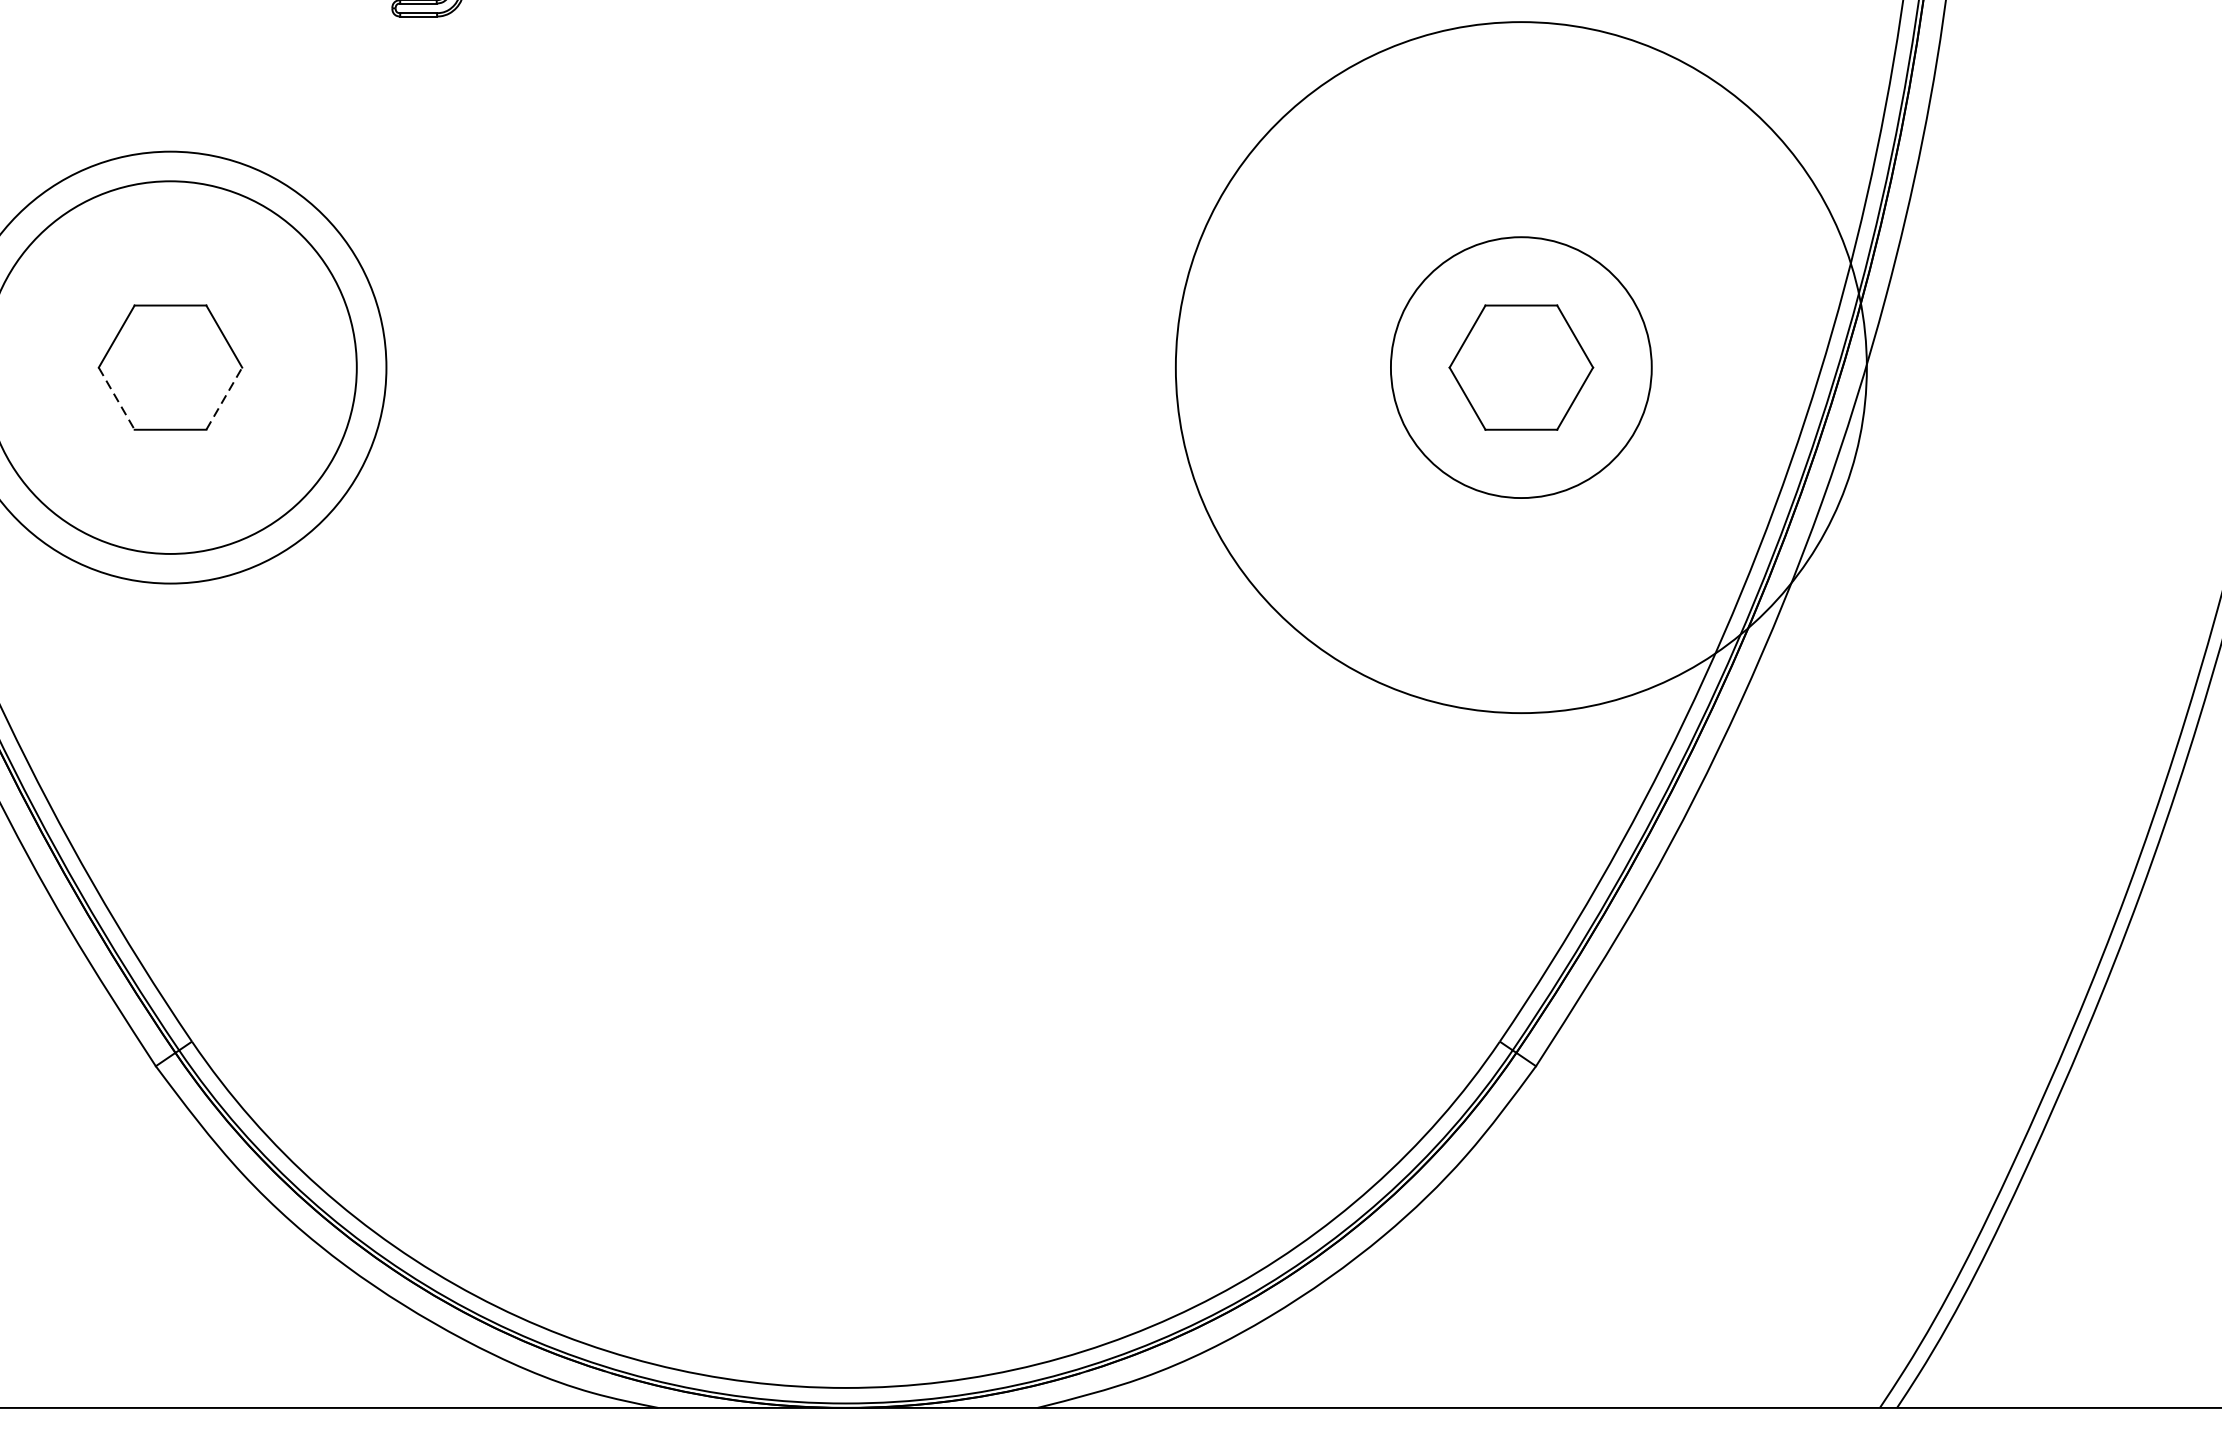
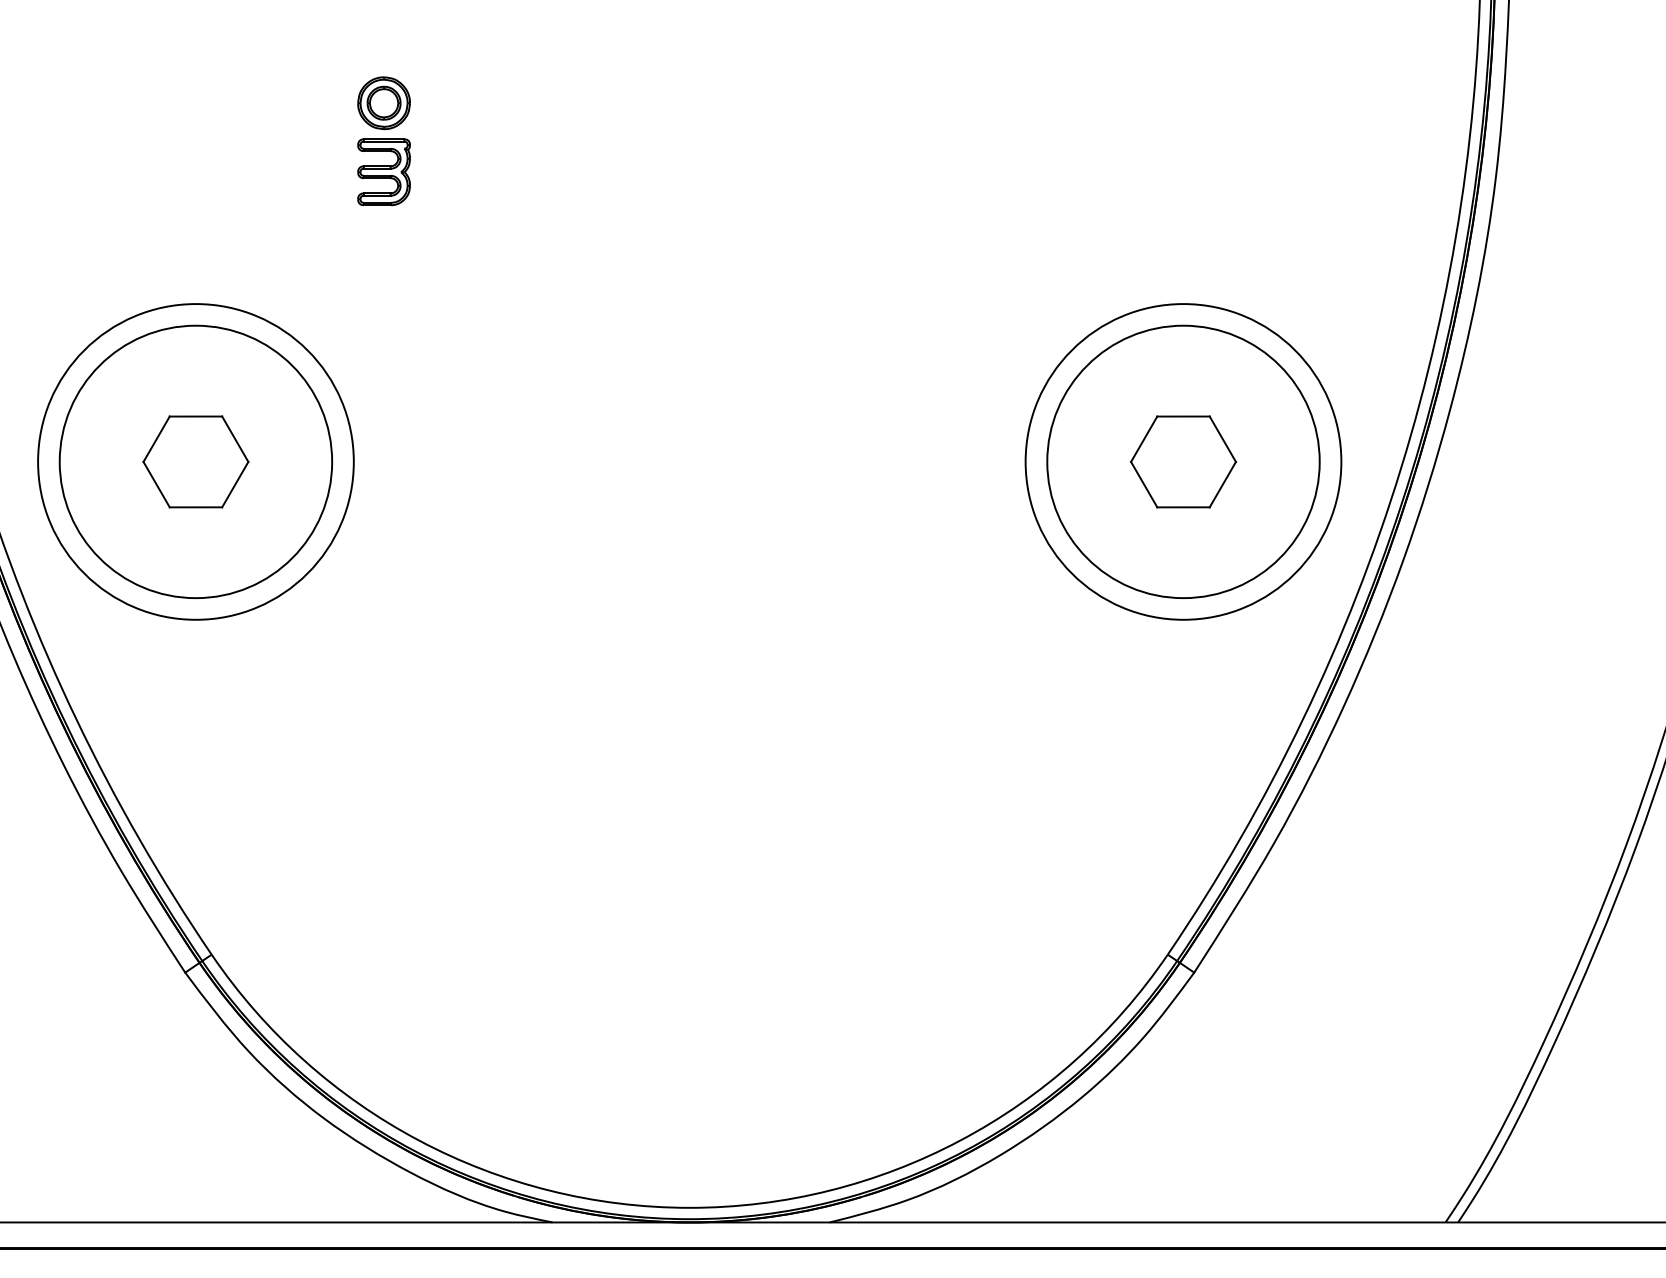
circle: (1521, 367) -> (1183, 461), size x0.62
circle: (1521, 367) -> (1183, 461), size x1.43
line: (224, 398) -> (235, 484), dashed -> solid
line: (116, 399) -> (156, 485), dashed -> solid

